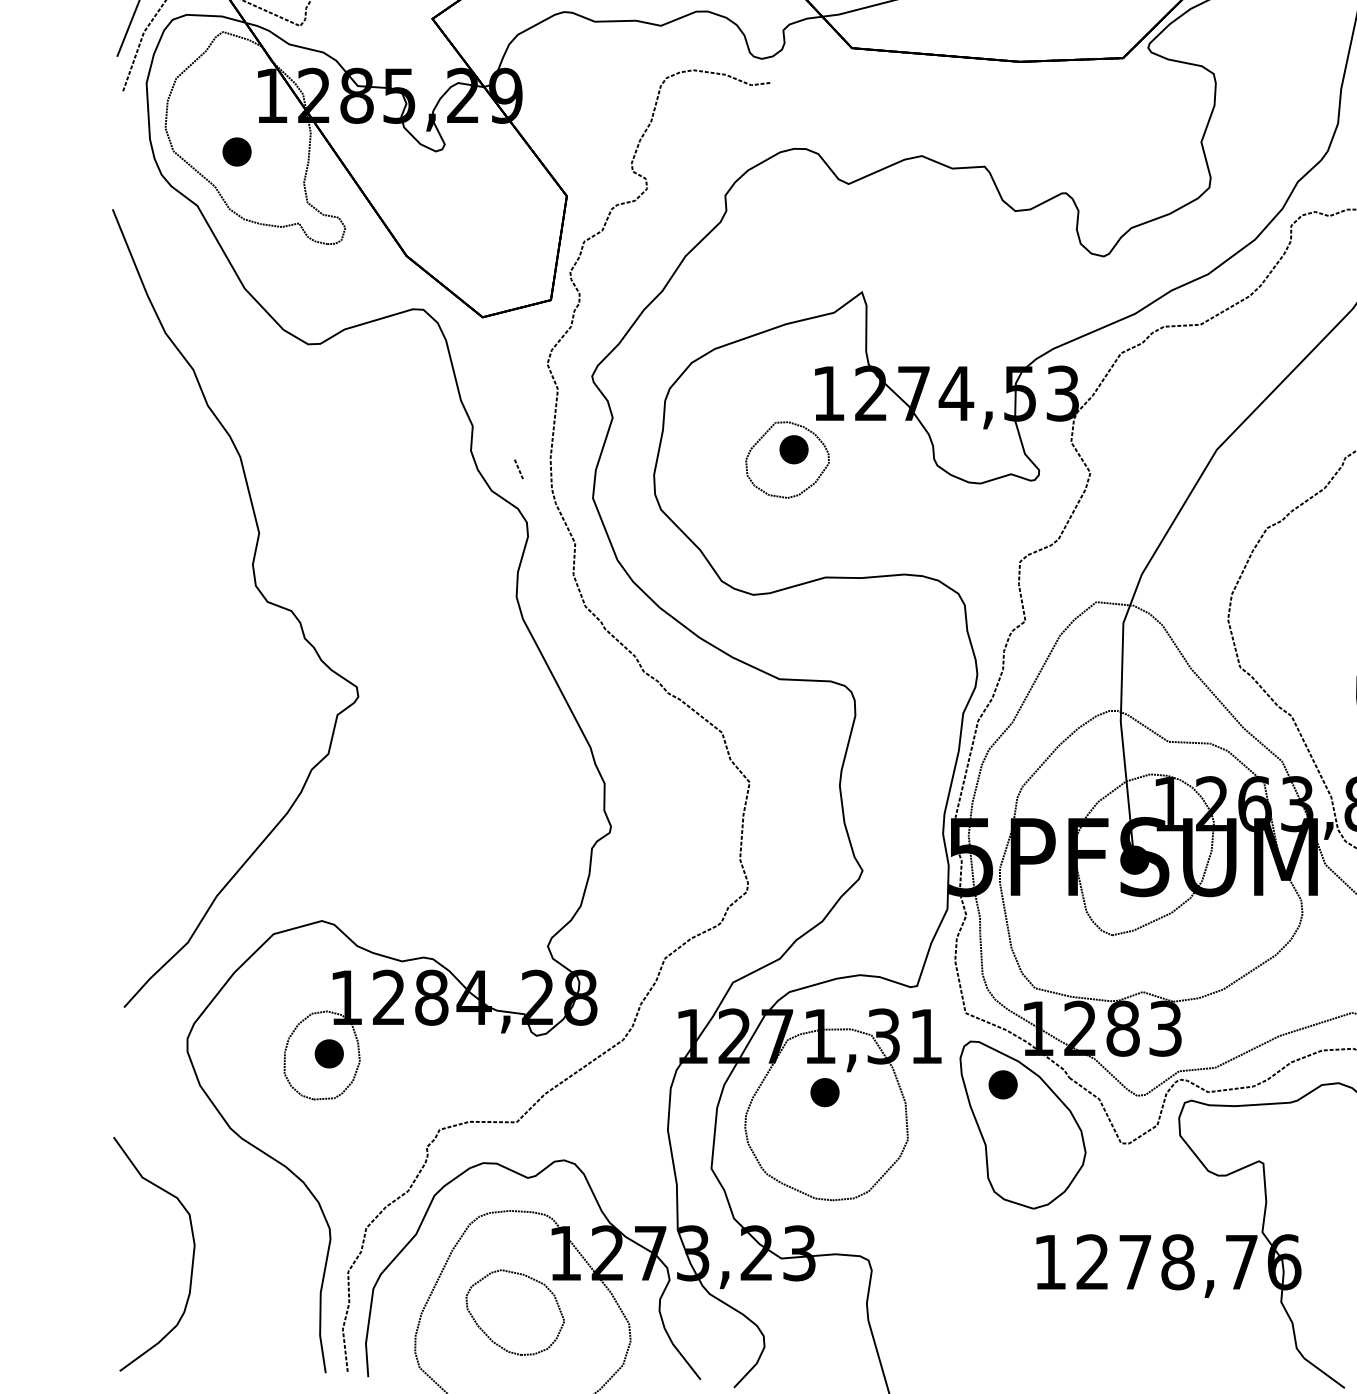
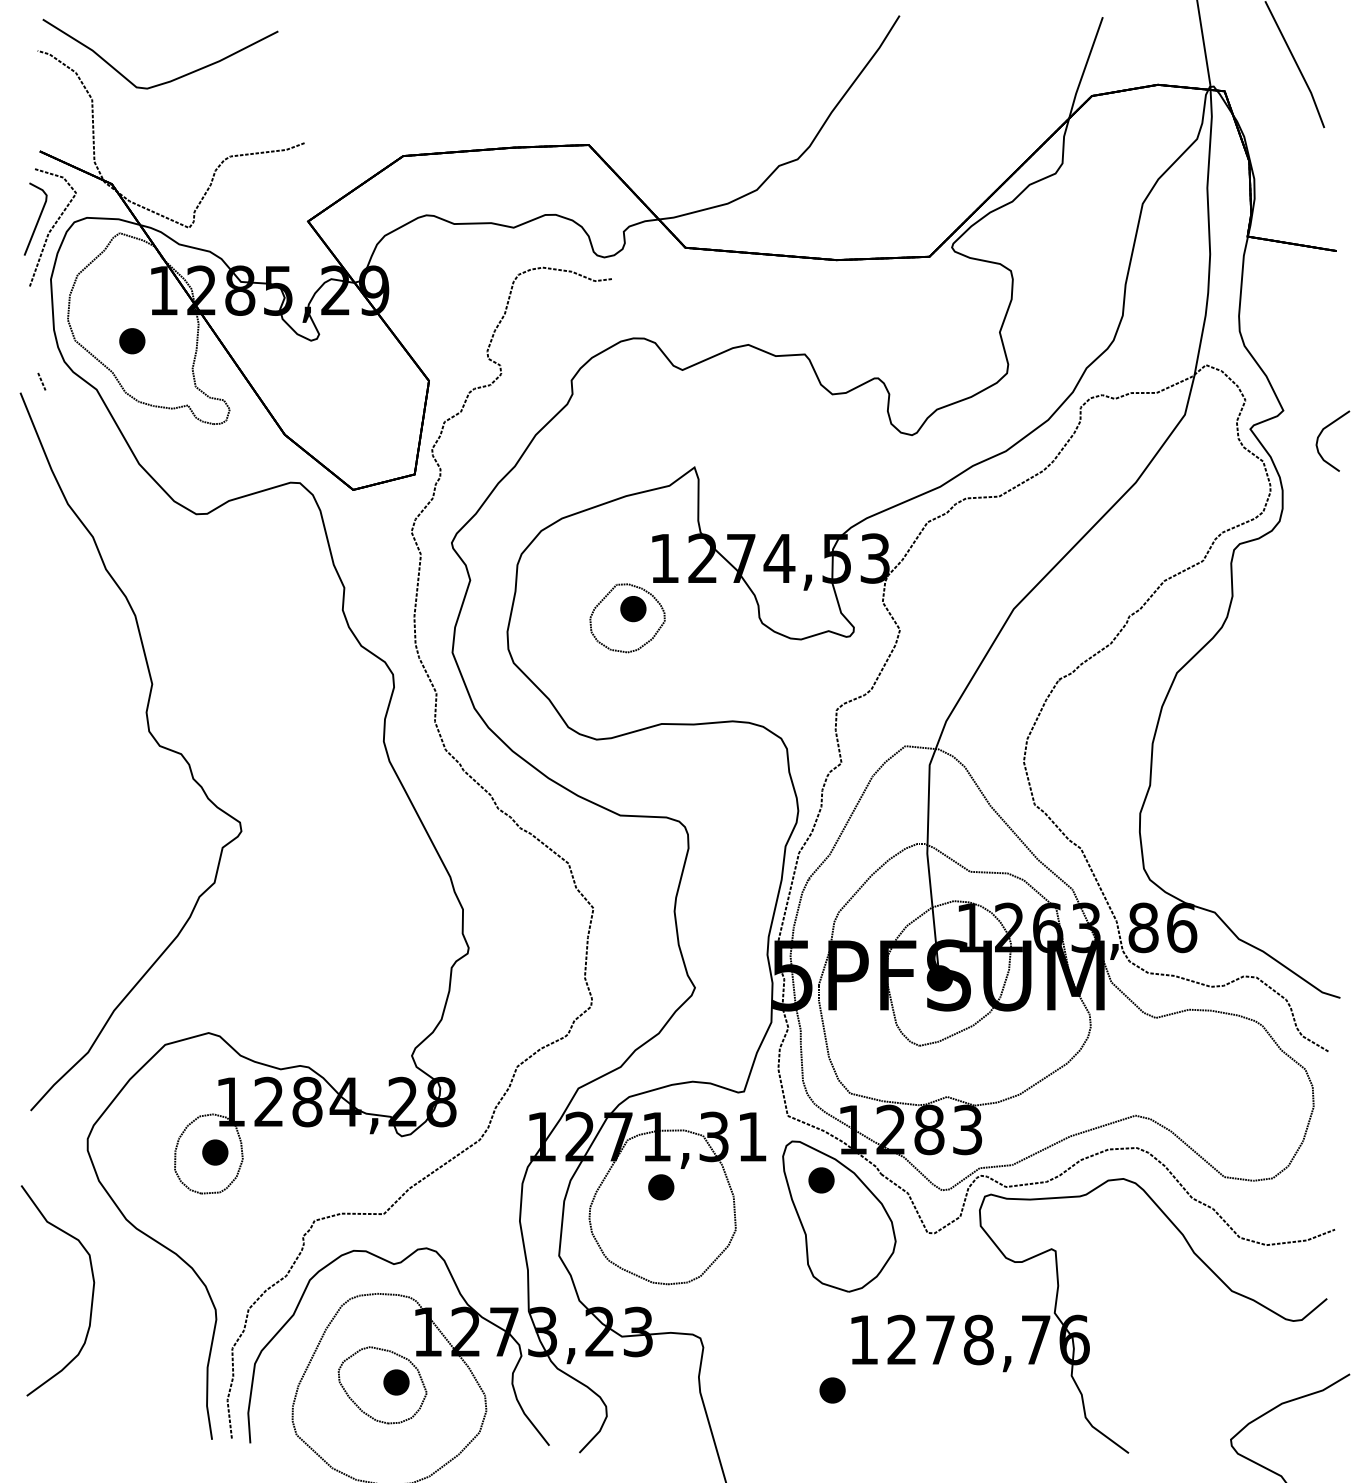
line: (518, 468) -> (41, 380), moved
curve: (191, 1260) -> (91, 1296), moved
part: (530, 1309) -> (396, 1382), added
part: (1015, 1318) -> (832, 1390), added

